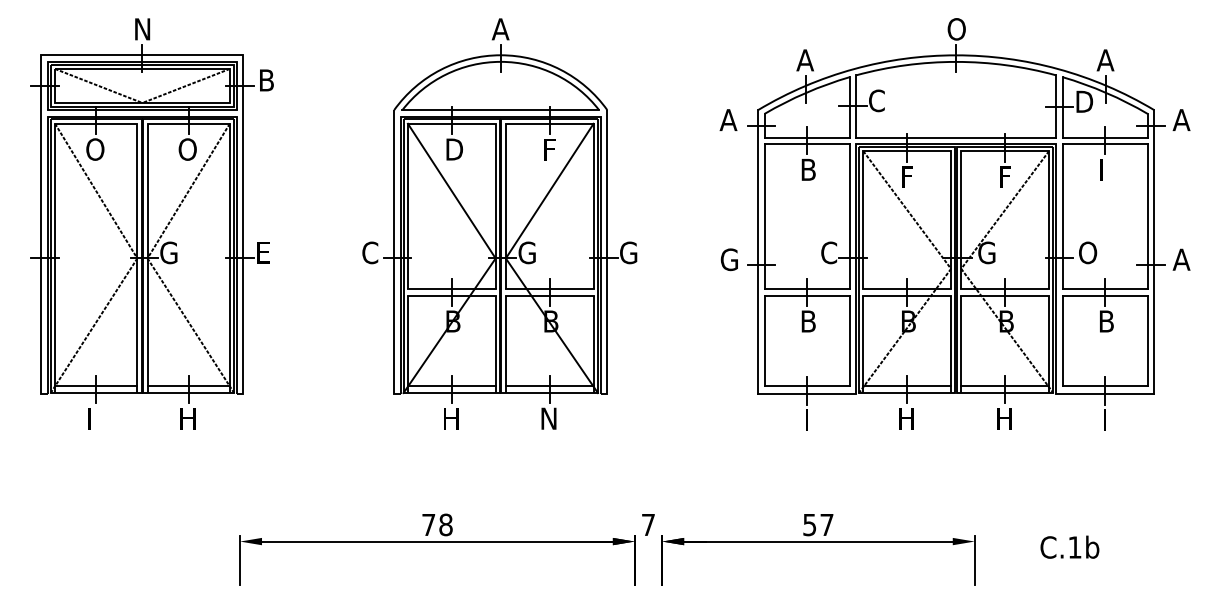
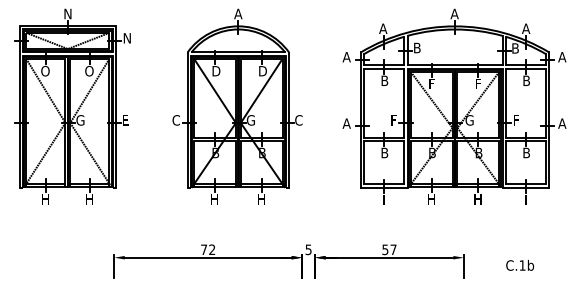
text: (955, 28) -> (454, 13), O -> A
text: (267, 80) -> (127, 38), B -> N
text: (877, 99) -> (417, 47), C -> B
text: (1085, 101) -> (516, 48), D -> B
text: (551, 150) -> (262, 71), F -> D
text: (1106, 169) -> (526, 80), I -> B
text: (633, 253) -> (301, 120), G -> C
text: (828, 253) -> (394, 120), C -> F
text: (1087, 253) -> (517, 120), O -> F
text: (728, 259) -> (346, 123), G -> A
text: (95, 419) -> (45, 199), I -> H
text: (547, 419) -> (260, 199), N -> H
text: (446, 524) -> (212, 249), 78 -> 72
text: (648, 524) -> (308, 249), 7 -> 5
text: (1070, 547) -> (520, 265), moved

